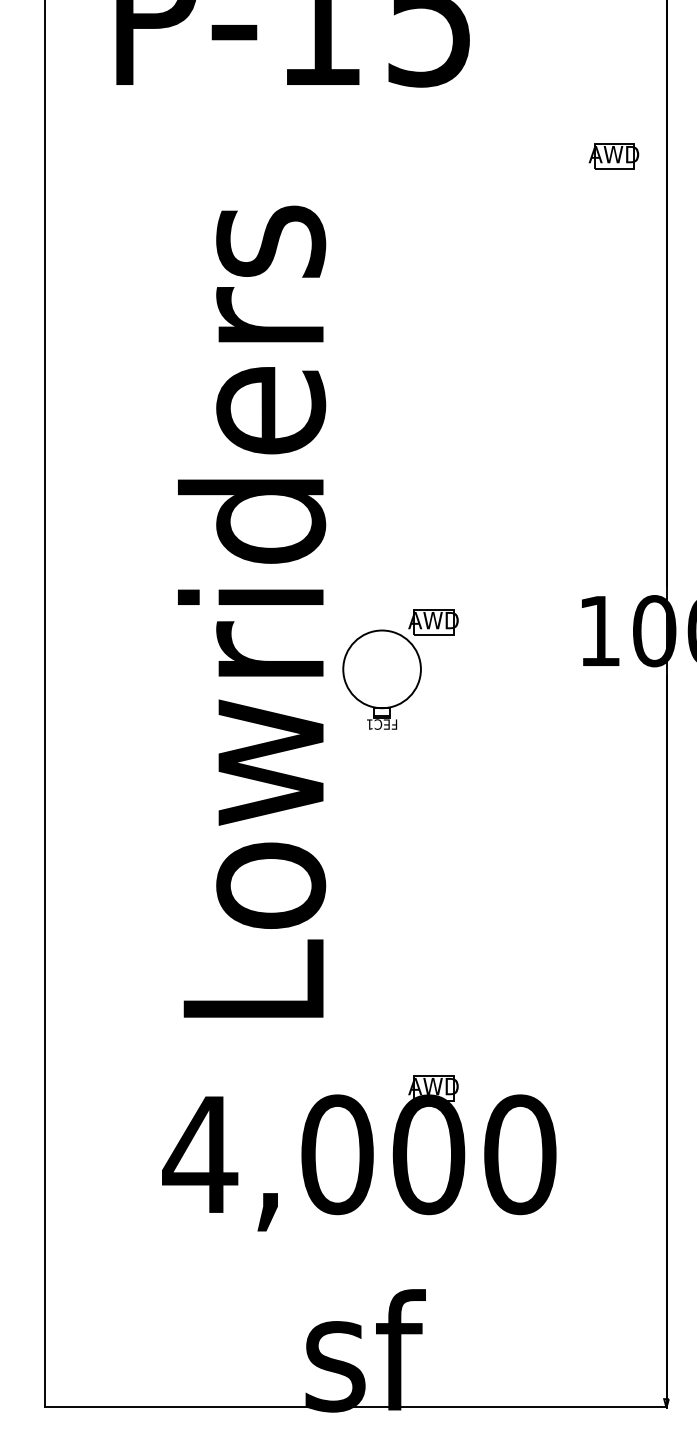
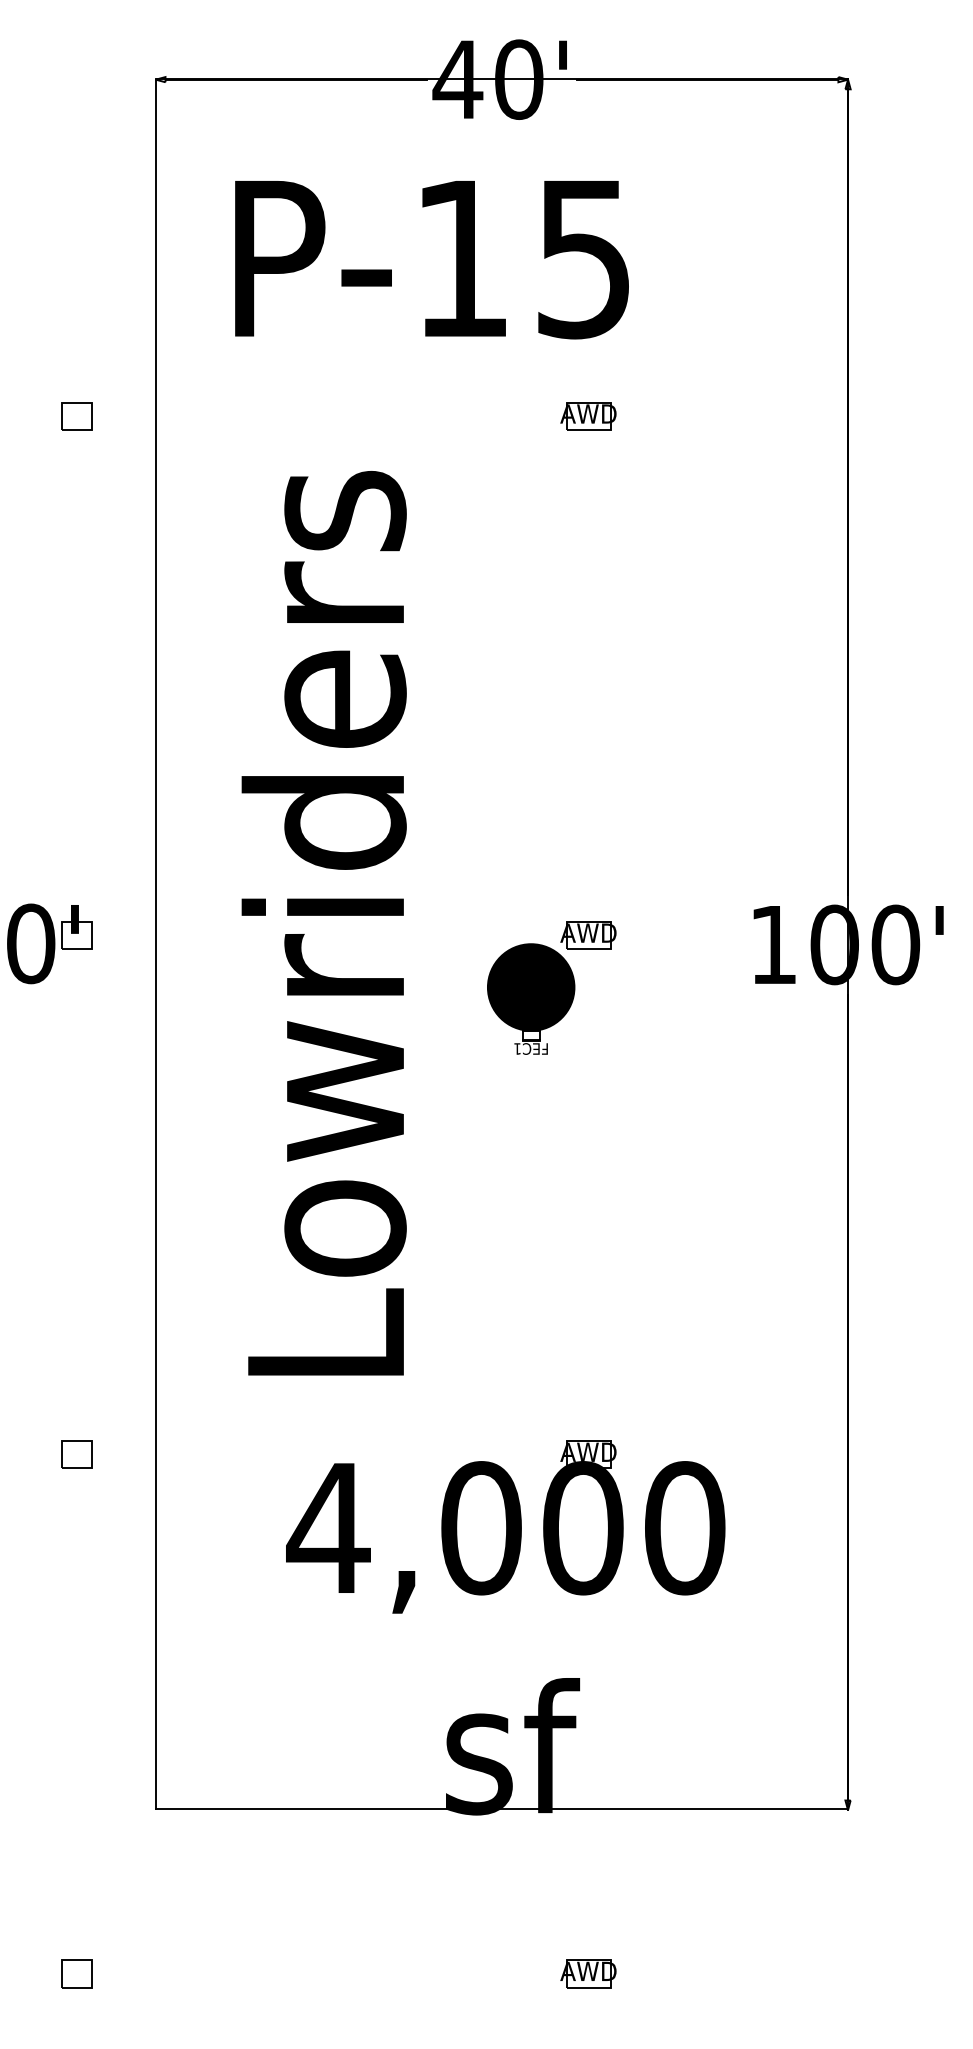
part: (613, 156) -> (588, 416), moved
text: (251, 611) -> (323, 923), moved
fill: (381, 669) -> (530, 987), added

